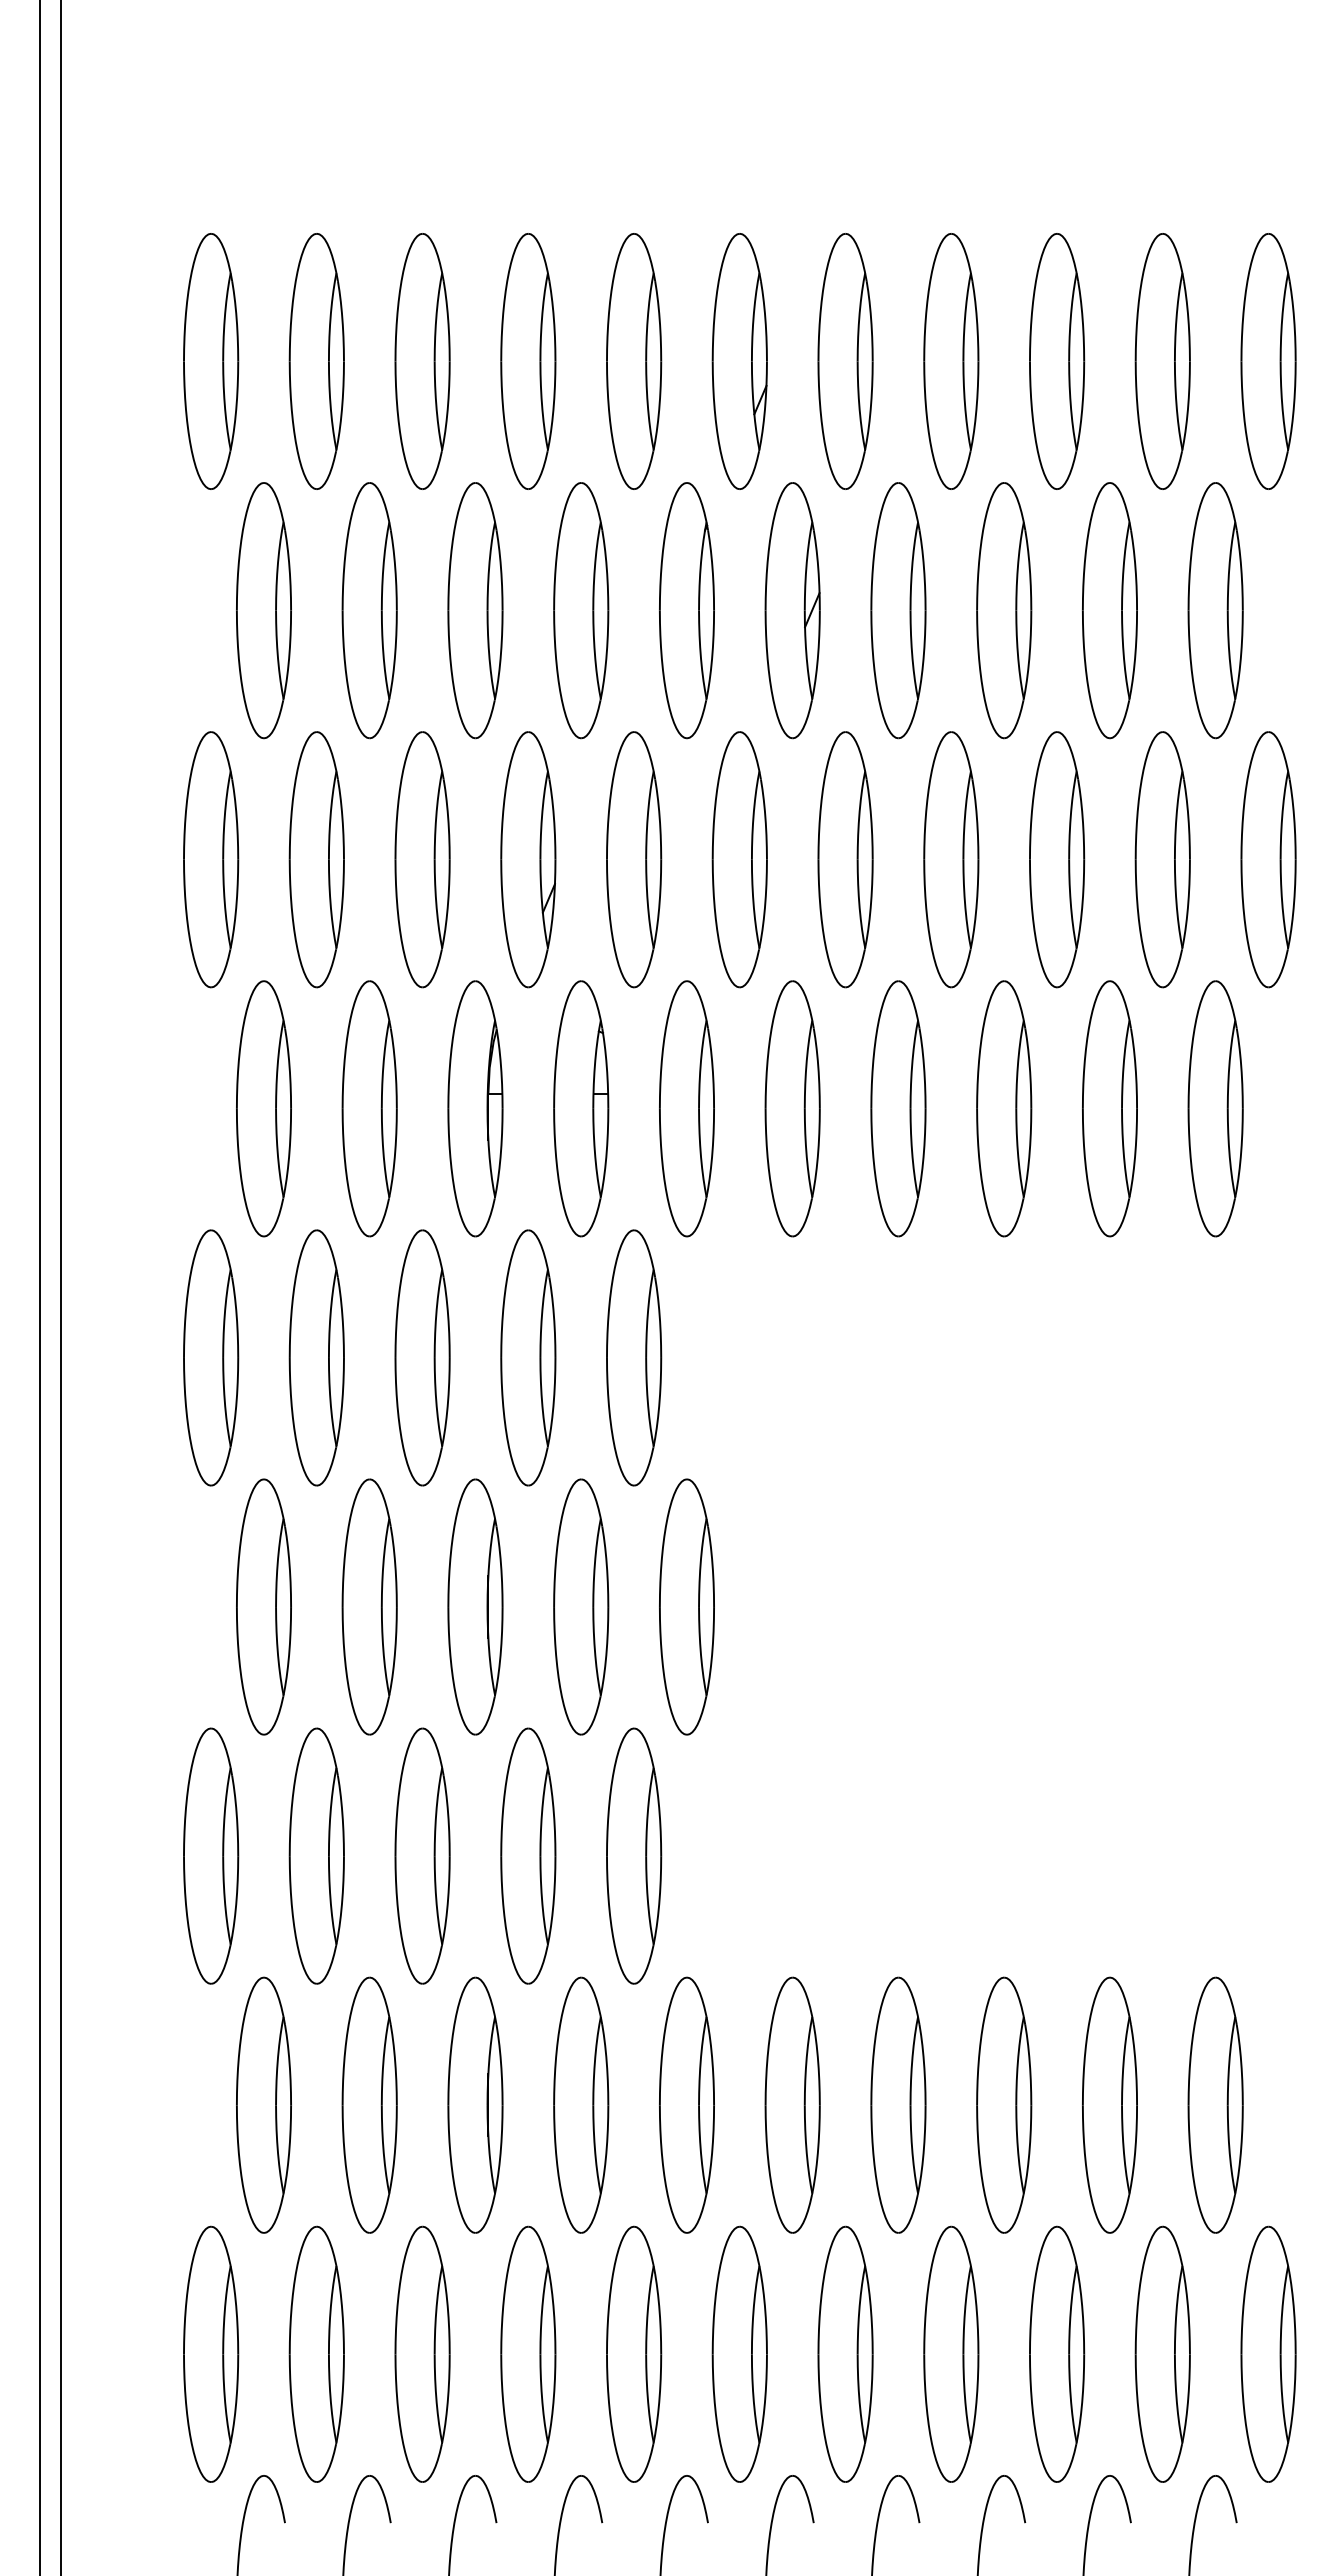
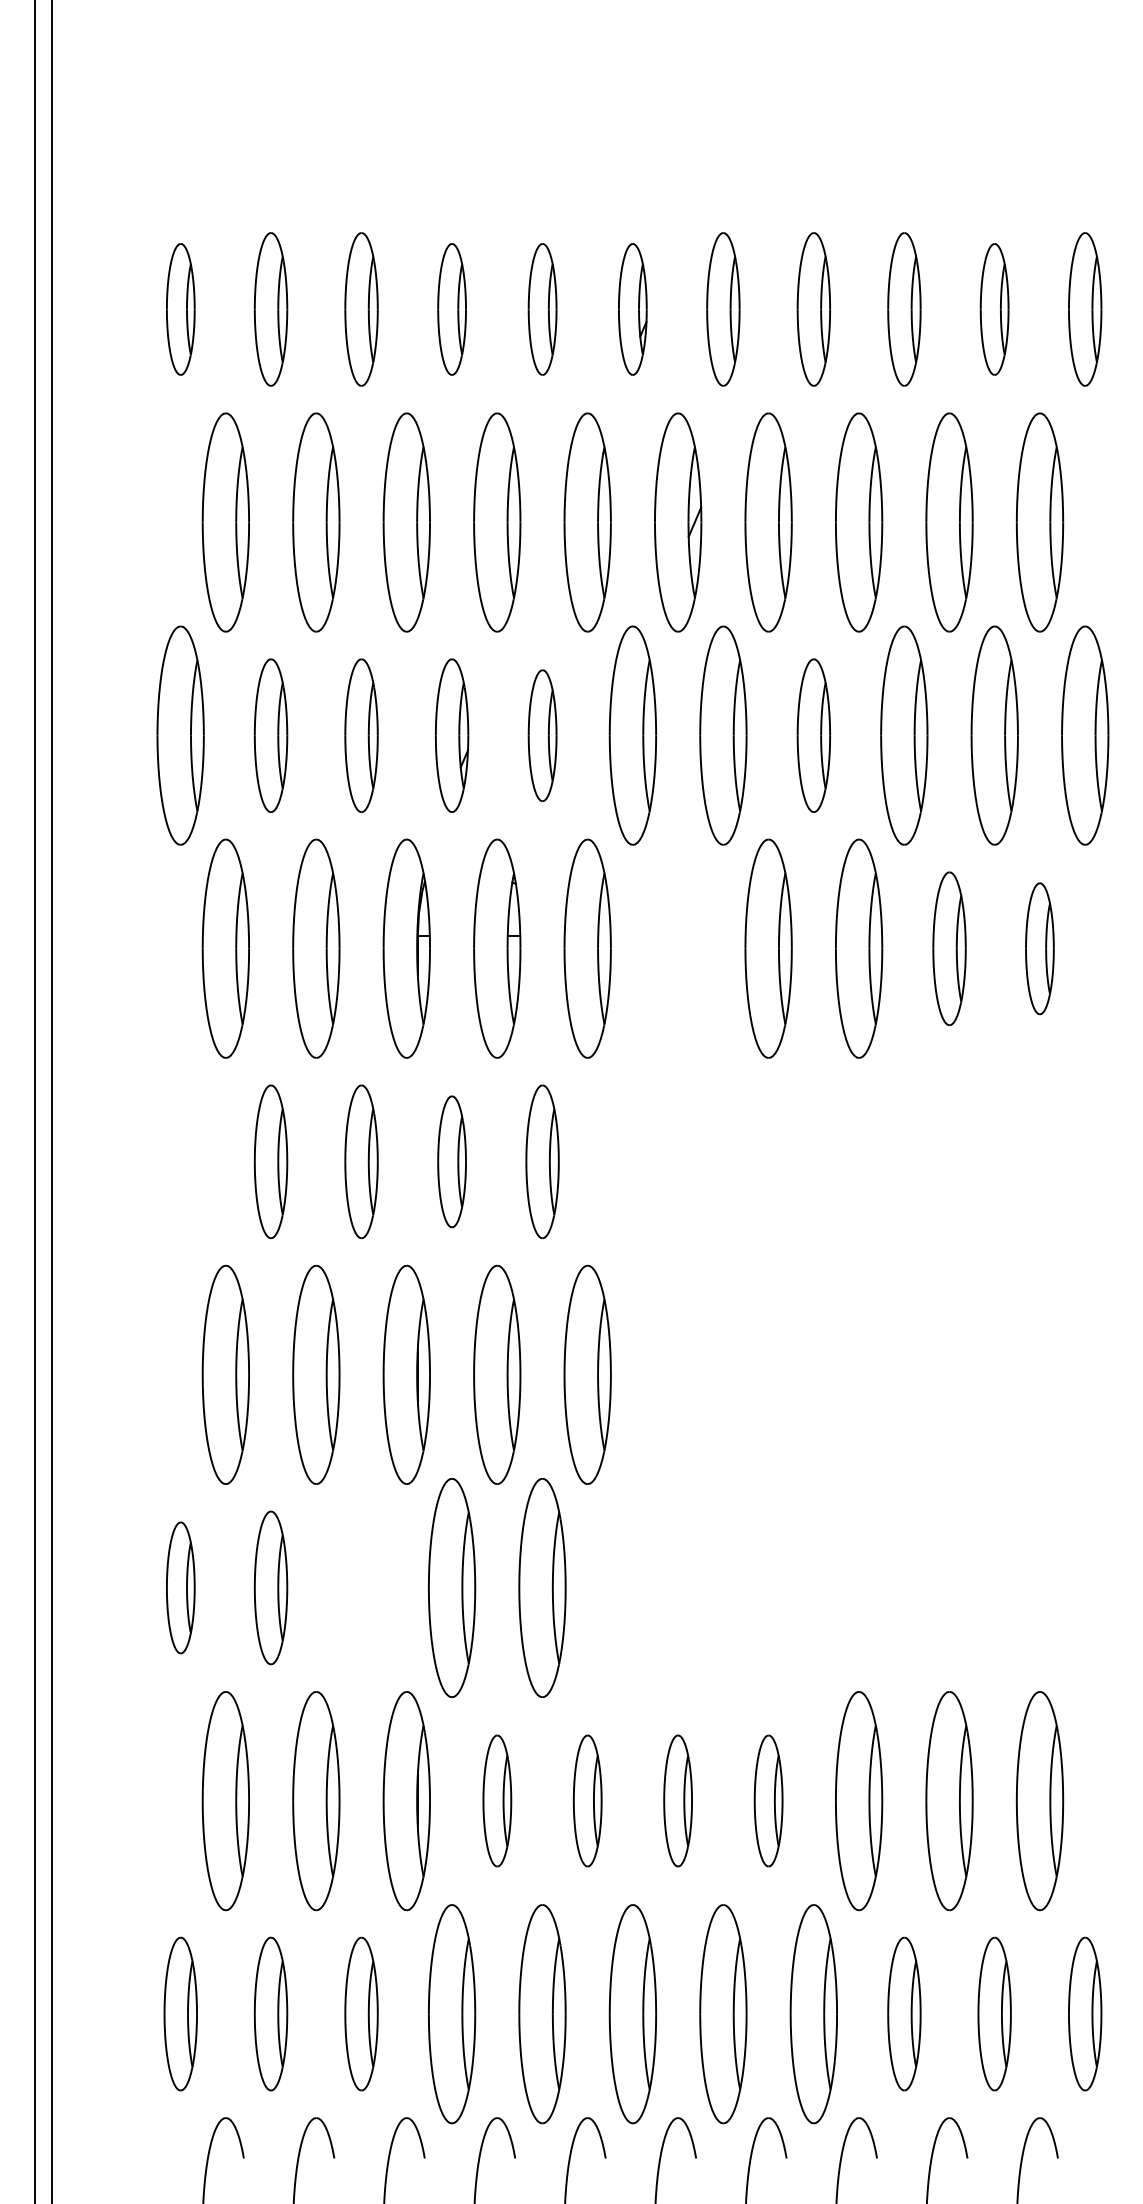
part: (211, 361) -> (181, 309), size x0.6
part: (316, 361) -> (270, 309), size x0.7
part: (422, 361) -> (361, 309), size x0.7
part: (528, 361) -> (452, 309), size x0.6
part: (634, 361) -> (542, 309), size x0.6
part: (739, 361) -> (632, 309), size x0.6
part: (845, 361) -> (723, 309), size x0.7
part: (951, 361) -> (814, 309), size x0.7
part: (1057, 361) -> (904, 309), size x0.7
part: (1162, 361) -> (994, 309), size x0.6
part: (1268, 361) -> (1085, 309), size x0.7
part: (316, 859) -> (270, 735), size x0.7
part: (422, 859) -> (361, 735), size x0.7
part: (528, 859) -> (452, 735), size x0.7
part: (634, 859) -> (542, 735), size x0.6
part: (951, 859) -> (814, 735), size x0.7
part: (792, 1108) -> (677, 948), removed
part: (1109, 1108) -> (949, 948), size x0.7
part: (1215, 1108) -> (1039, 948), size x0.6
part: (211, 1357) -> (181, 1161), removed
part: (316, 1357) -> (270, 1161), size x0.7
part: (422, 1357) -> (361, 1161), size x0.7
part: (528, 1357) -> (452, 1161), size x0.6
part: (634, 1357) -> (542, 1161), size x0.7
part: (211, 1855) -> (181, 1587), size x0.6
part: (316, 1855) -> (270, 1587), size x0.7
part: (422, 1855) -> (361, 1587), removed
part: (581, 2104) -> (497, 1800), size x0.6
part: (686, 2104) -> (587, 1800), size x0.6
part: (792, 2104) -> (677, 1800), size x0.6
part: (898, 2104) -> (768, 1800), size x0.6
part: (211, 2353) -> (181, 2013), size x0.7
part: (316, 2353) -> (270, 2013), size x0.7
part: (422, 2353) -> (361, 2013), size x0.7
part: (1057, 2353) -> (904, 2013), size x0.7
part: (1162, 2353) -> (994, 2013), size x0.7
part: (1268, 2353) -> (1085, 2013), size x0.7

